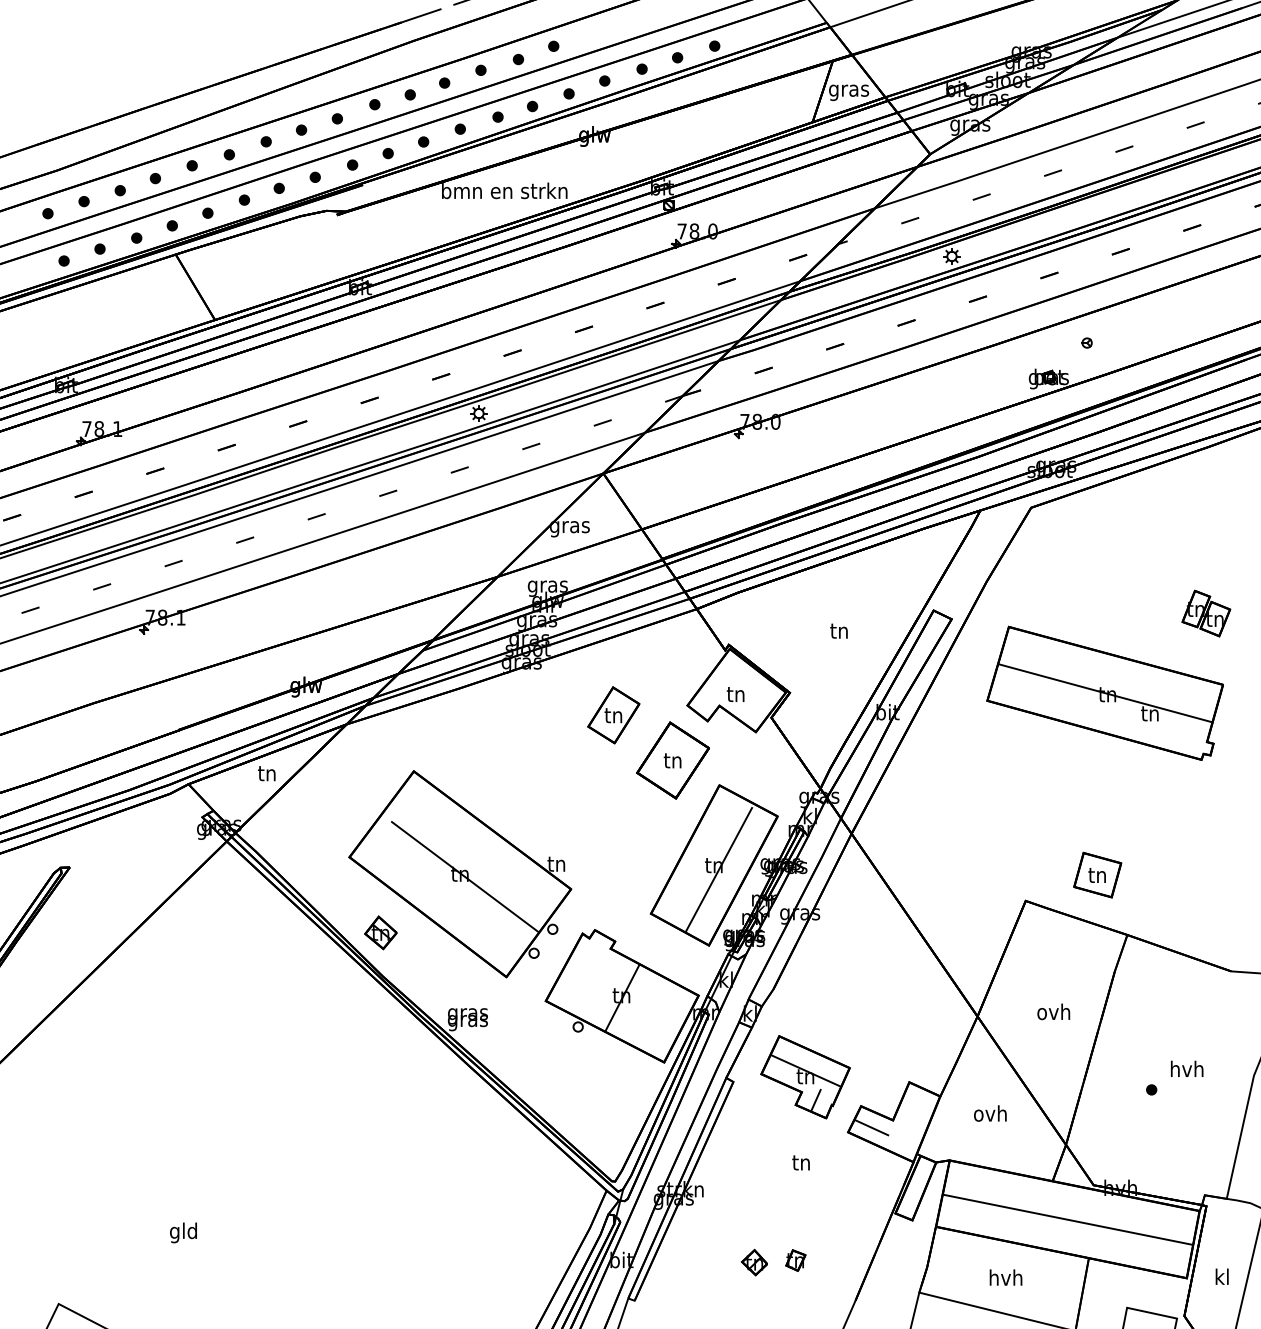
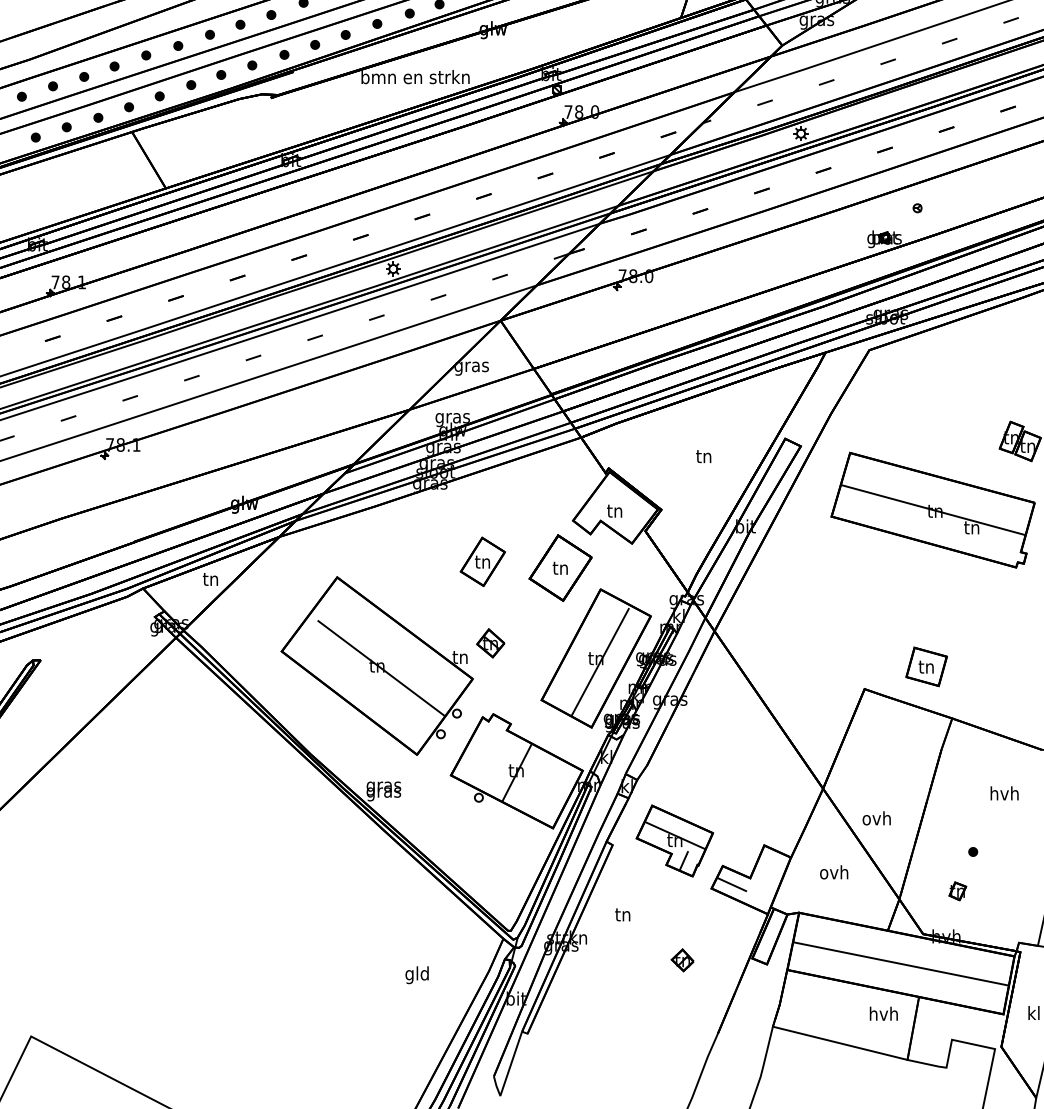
part: (613, 715) -> (482, 562), moved
part: (380, 932) -> (490, 643), moved
text: (1053, 1011) -> (876, 818), moved
text: (1187, 1068) -> (1004, 793), moved
text: (800, 1162) -> (622, 914), moved
text: (183, 1232) -> (417, 974), moved
part: (795, 1260) -> (957, 891), moved
part: (754, 1262) -> (682, 960), moved
text: (1005, 1277) -> (883, 1013), moved

